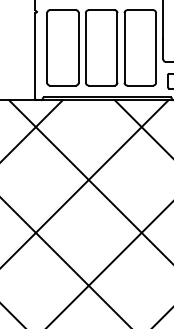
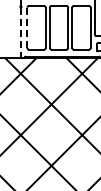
line: (47, 47) -> (27, 27), solid -> dashed
line: (35, 55) -> (20, 32), solid -> dashed

